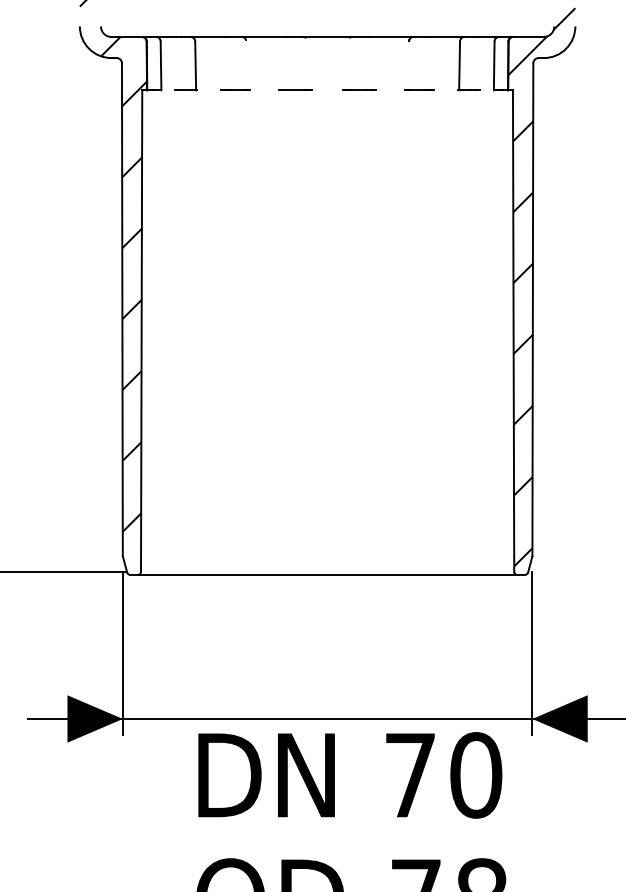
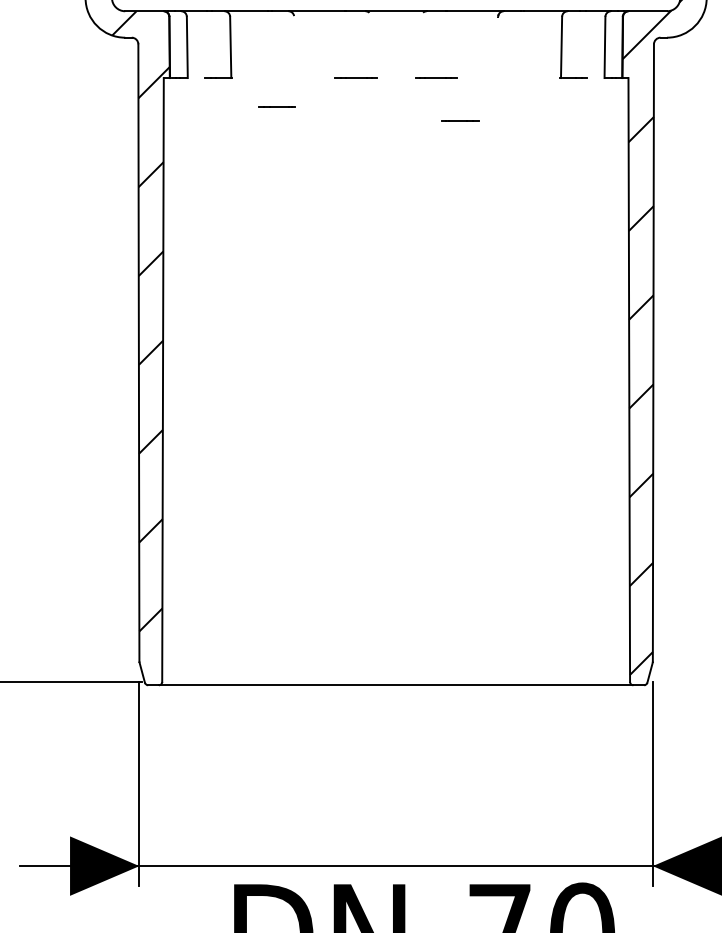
line: (235, 89) -> (276, 105), moved
line: (419, 89) -> (459, 119), moved

